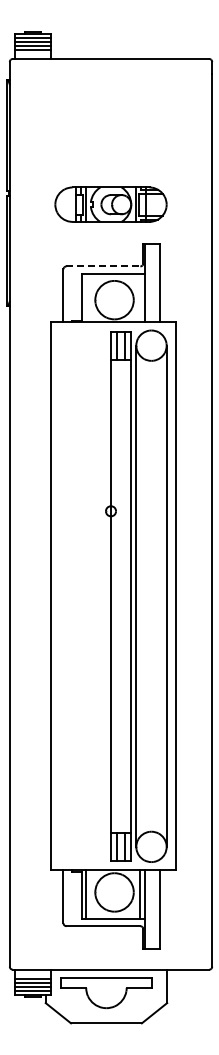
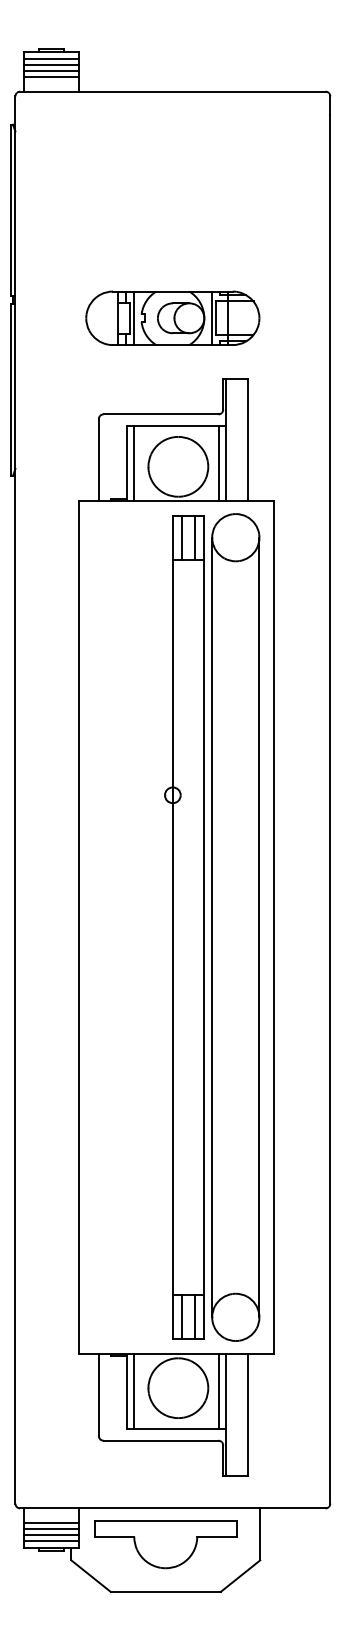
line: (103, 266) -> (161, 414), dashed -> solid
line: (86, 297) -> (134, 462), added
line: (140, 297) -> (218, 462), added

